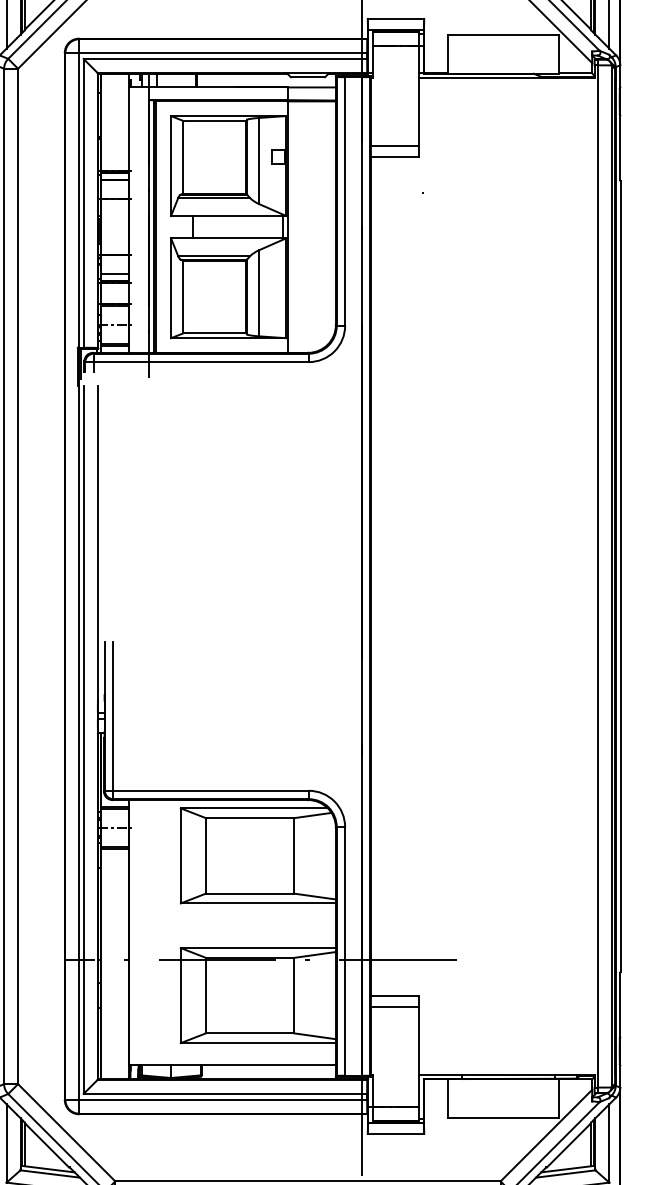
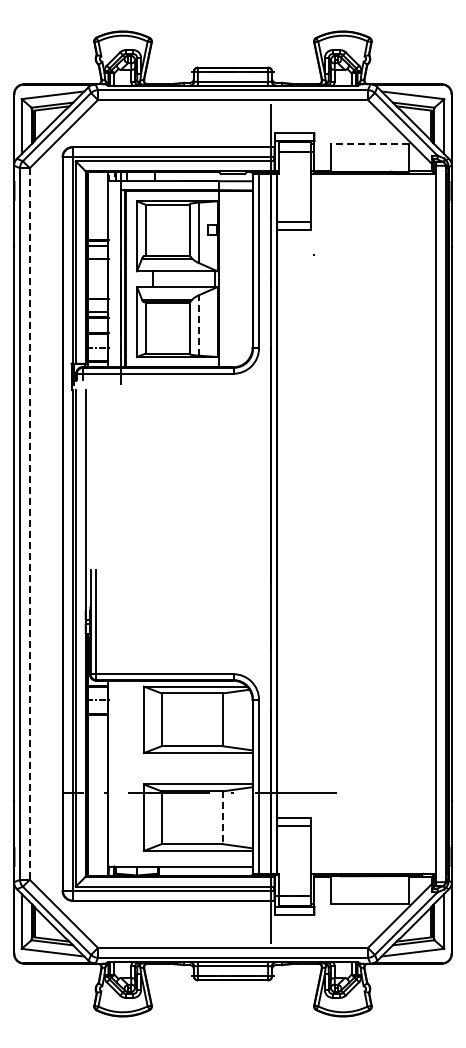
line: (502, 34) -> (369, 144), solid -> dashed
line: (258, 293) -> (198, 325), solid -> dashed
line: (17, 577) -> (29, 524), solid -> dashed
line: (294, 996) -> (223, 818), solid -> dashed

